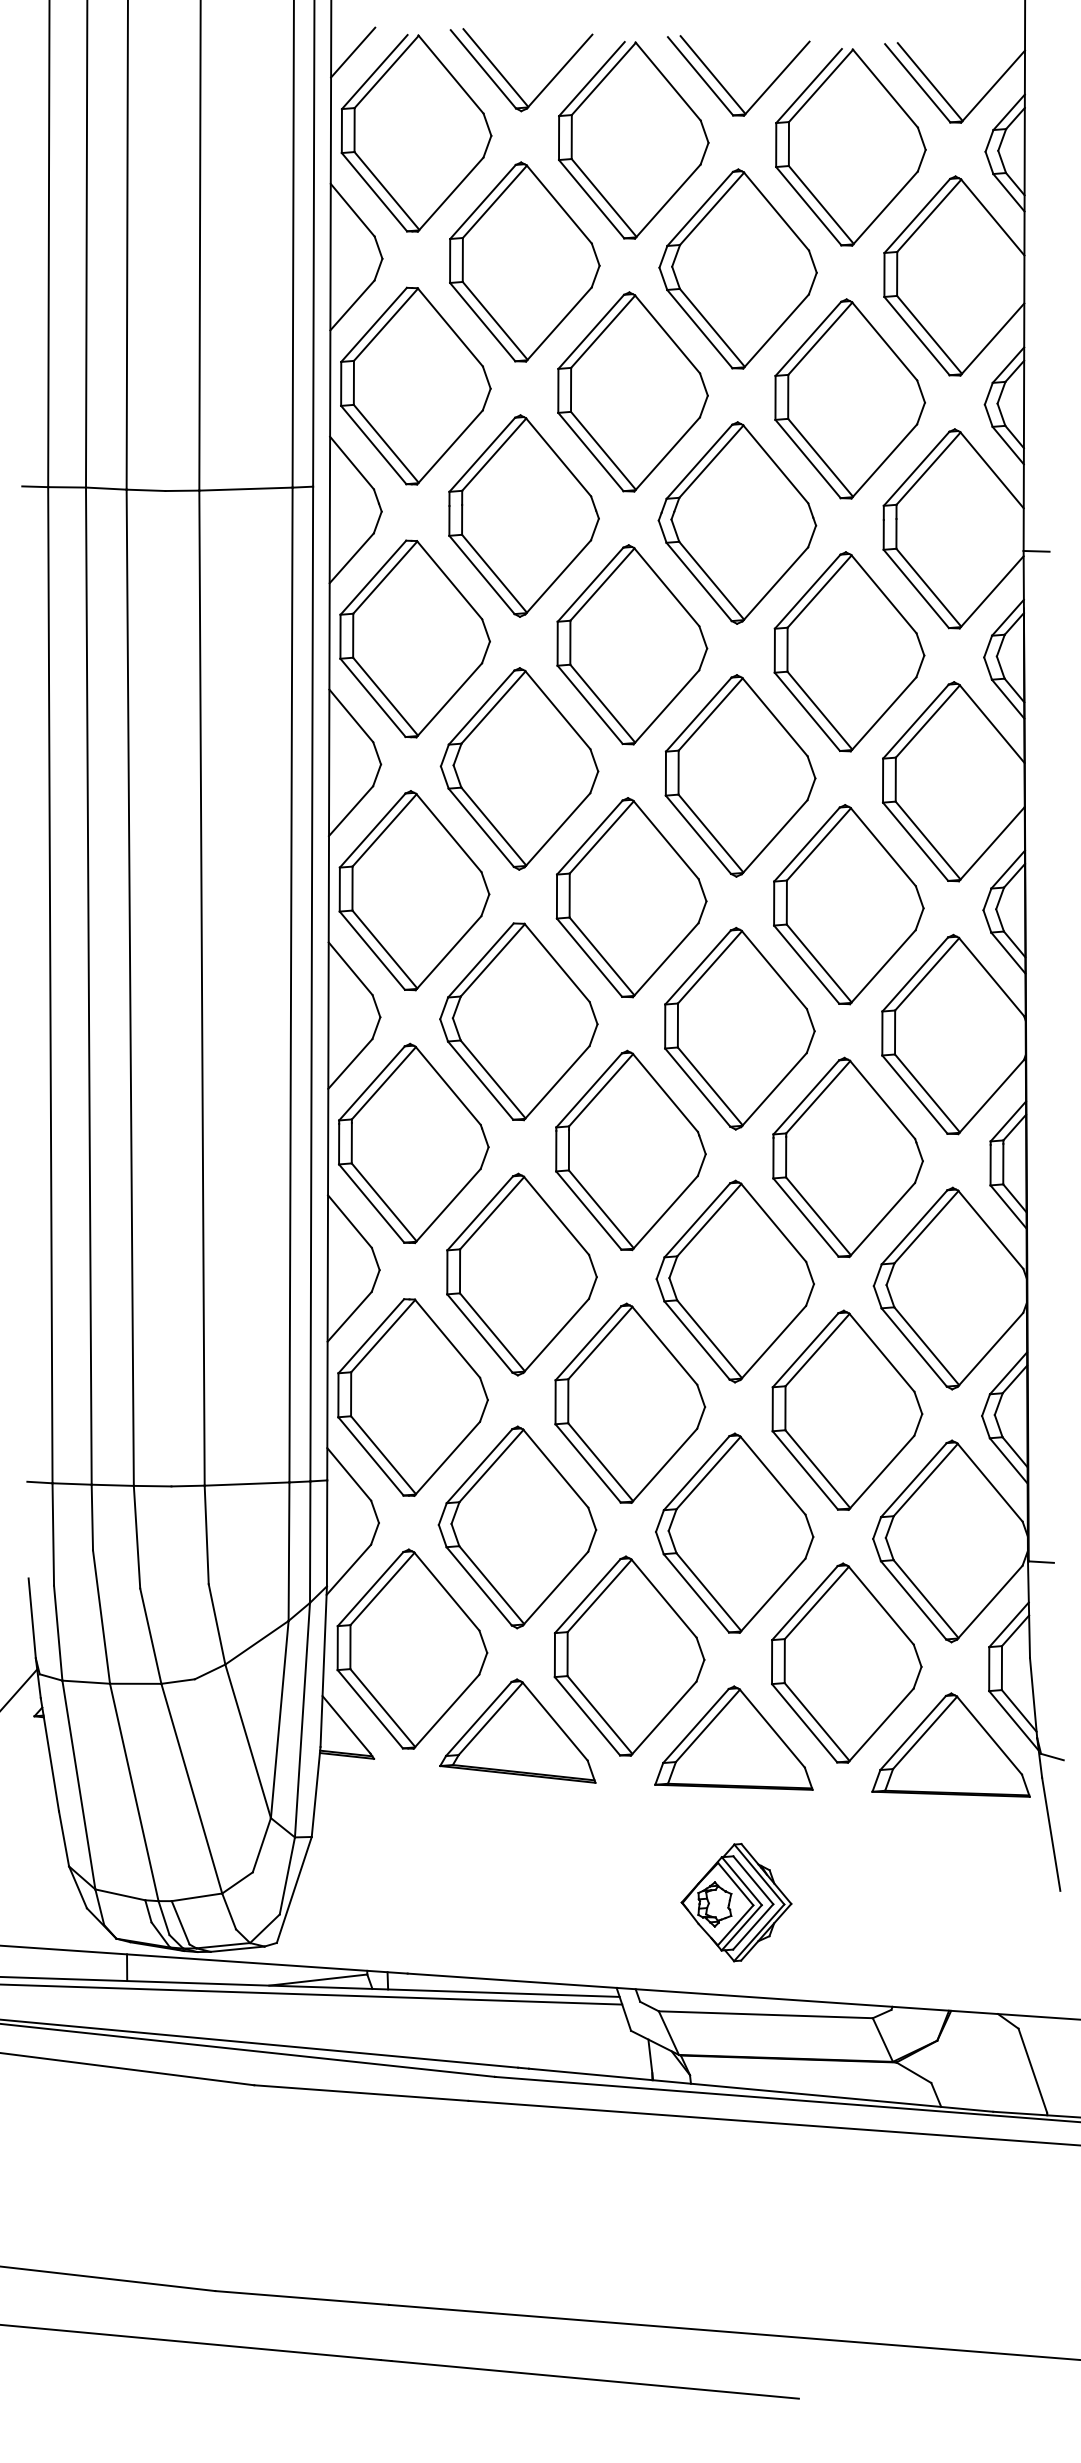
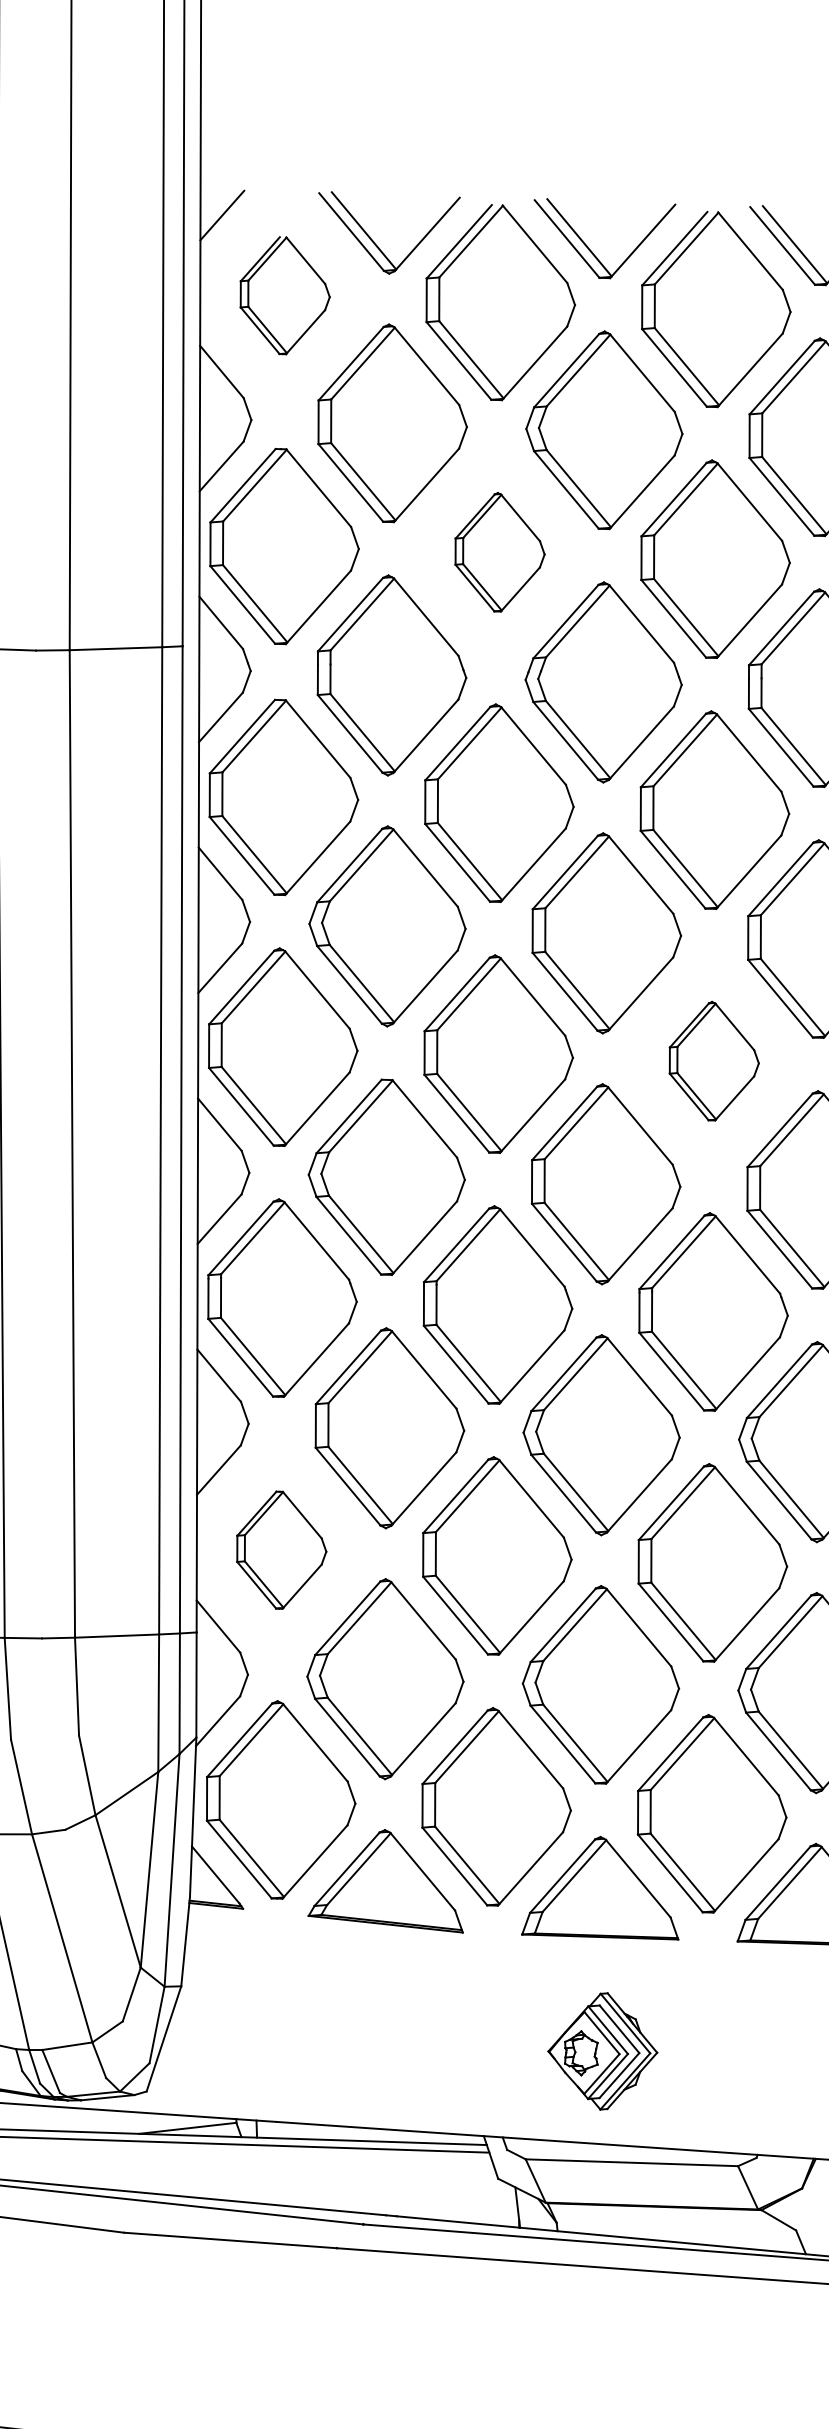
part: (416, 133) -> (285, 295), size x0.6
part: (632, 391) -> (499, 551), size x0.6
part: (848, 904) -> (713, 1060), size x0.6
part: (412, 1397) -> (281, 1550), size x0.6

